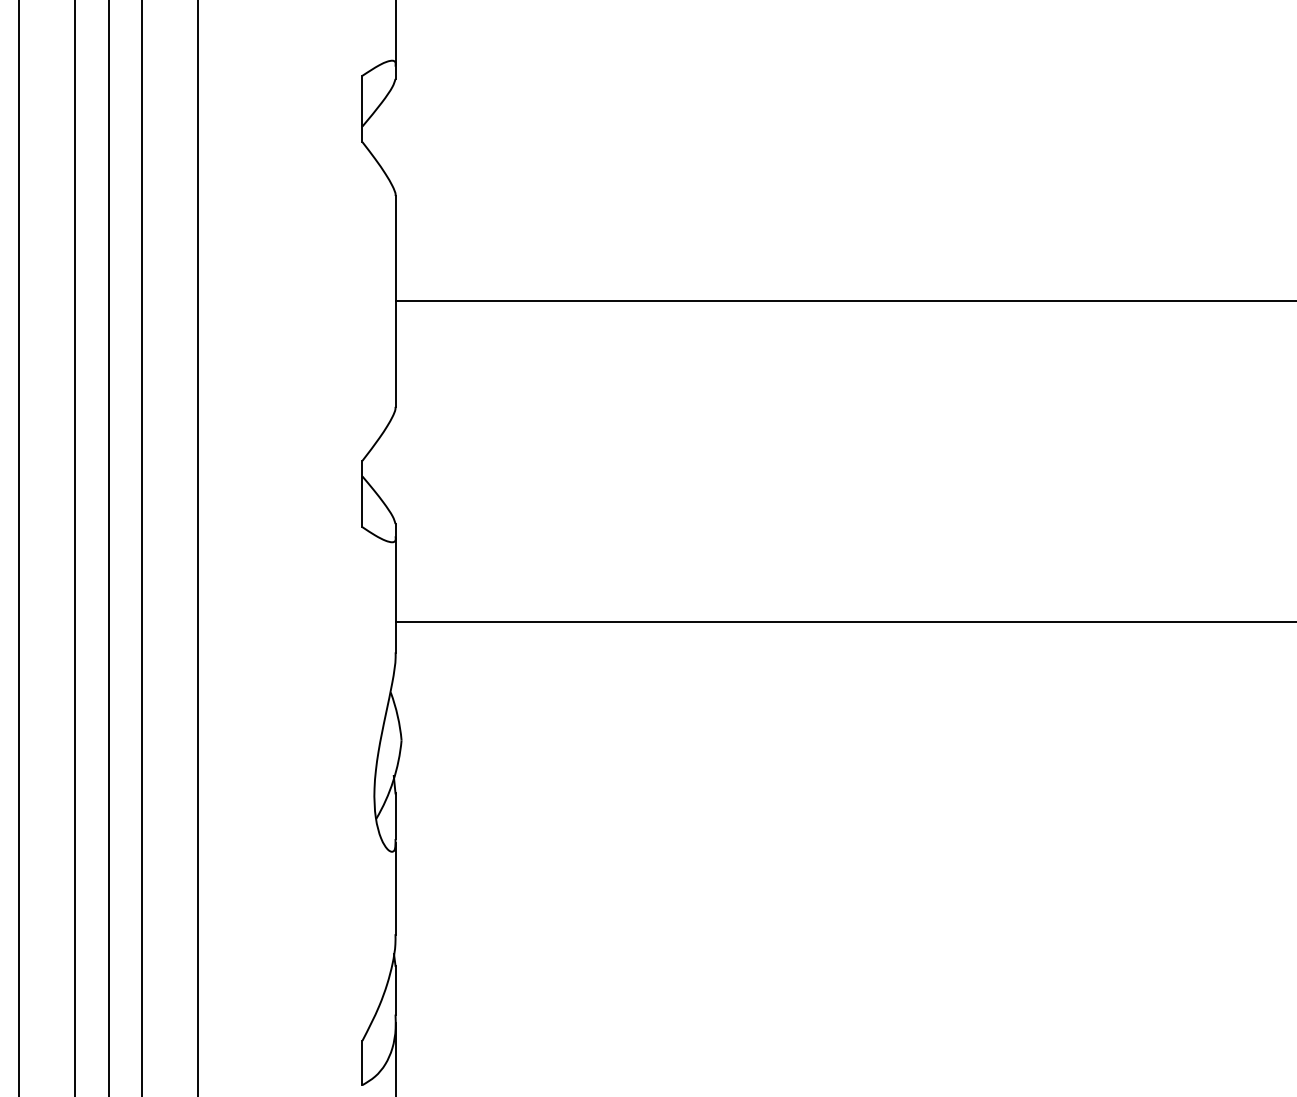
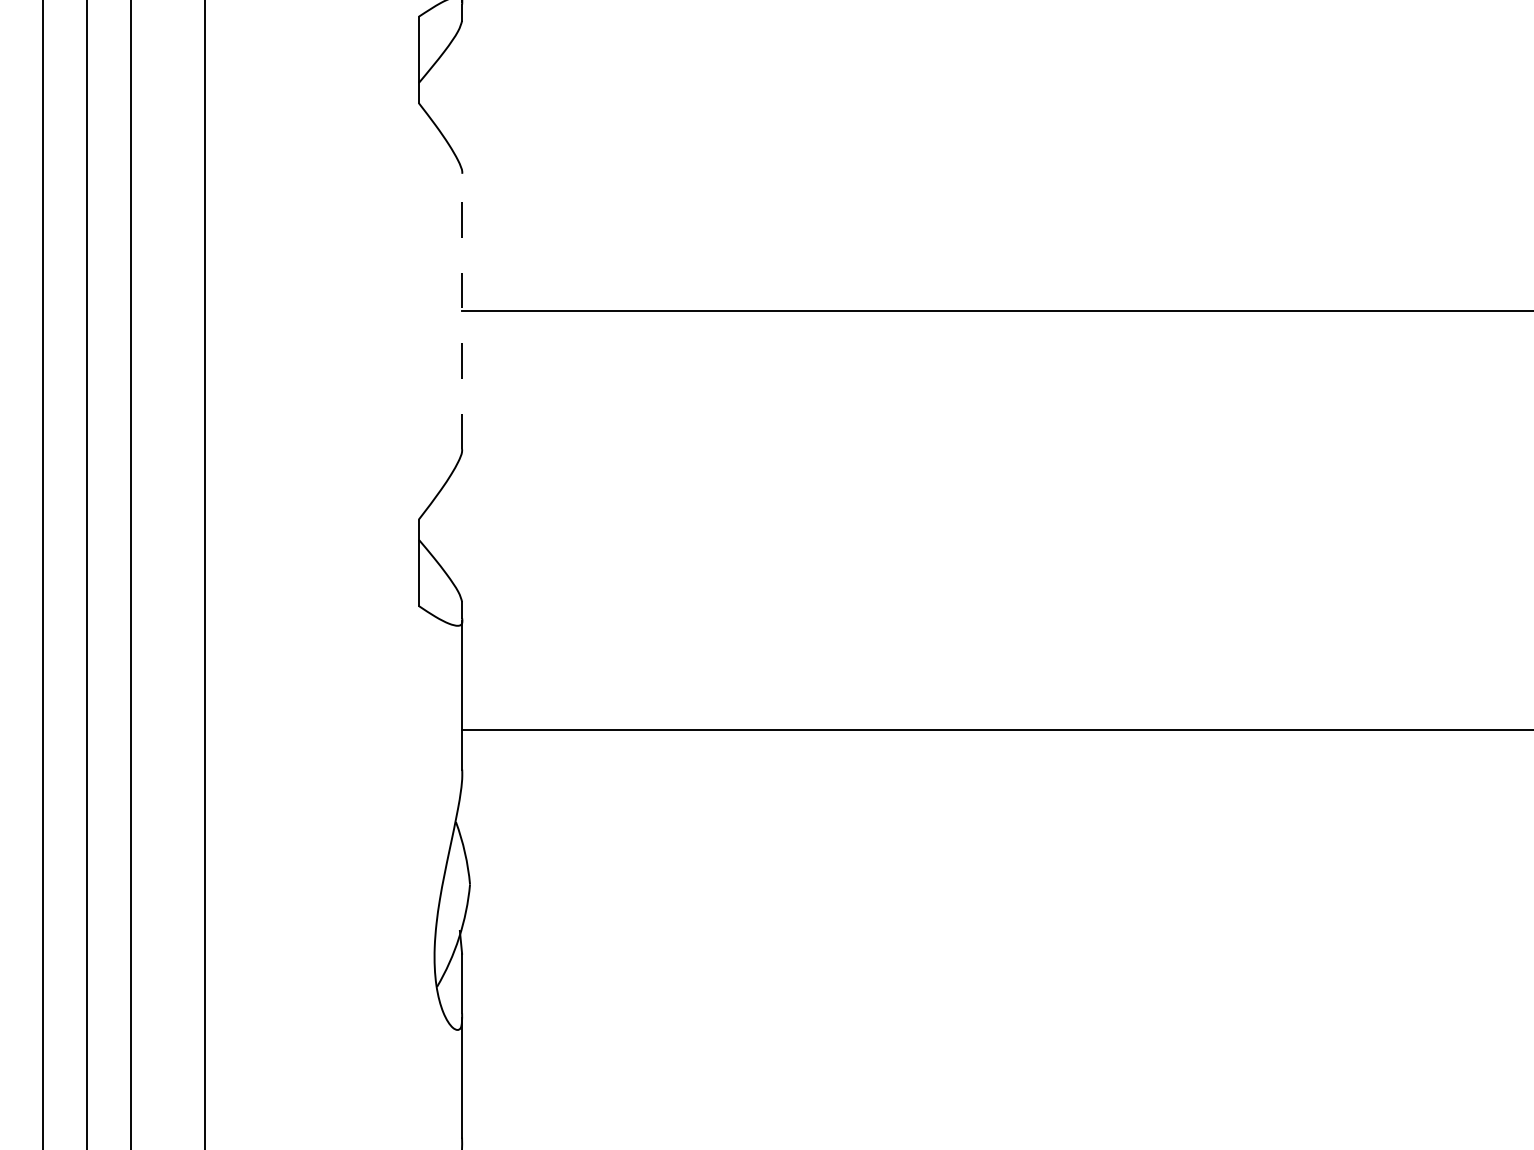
line: (395, 301) -> (462, 311), solid -> dashed

